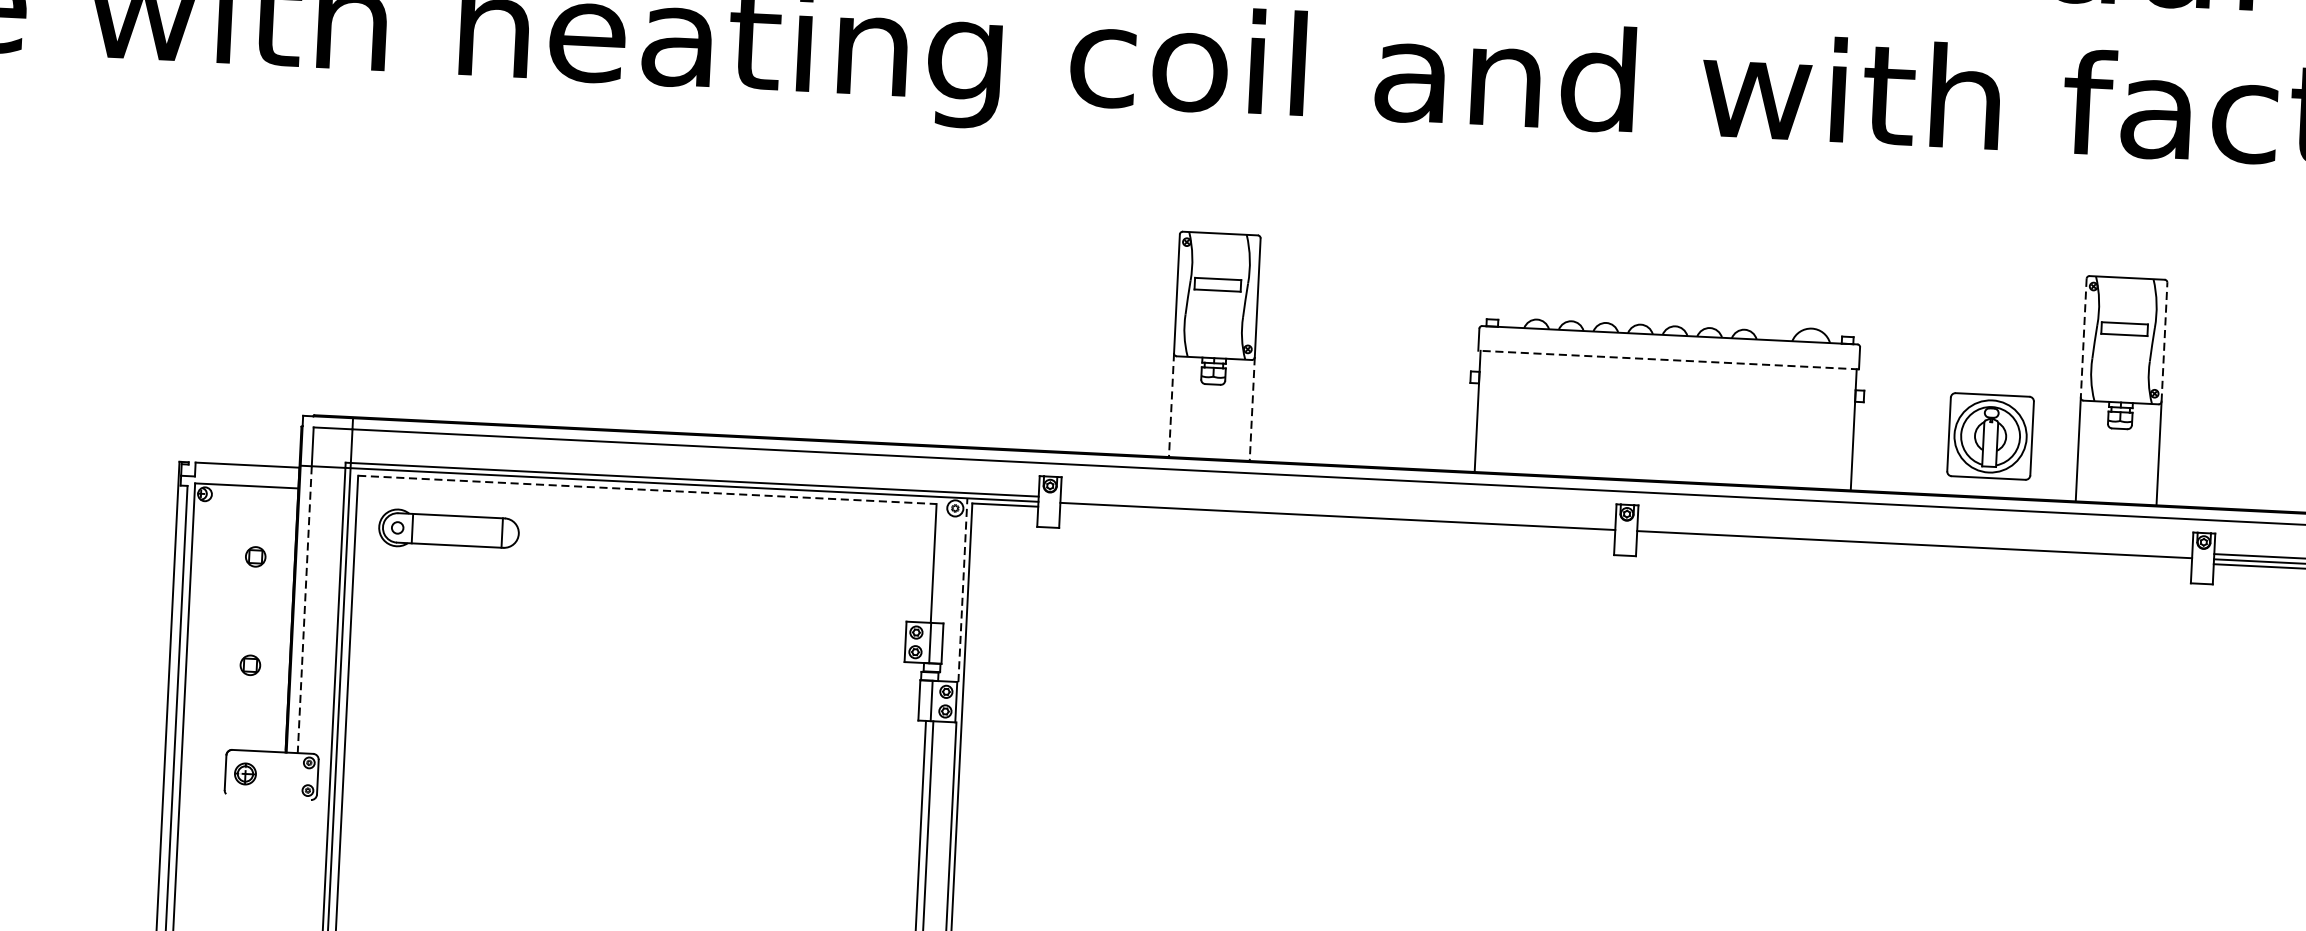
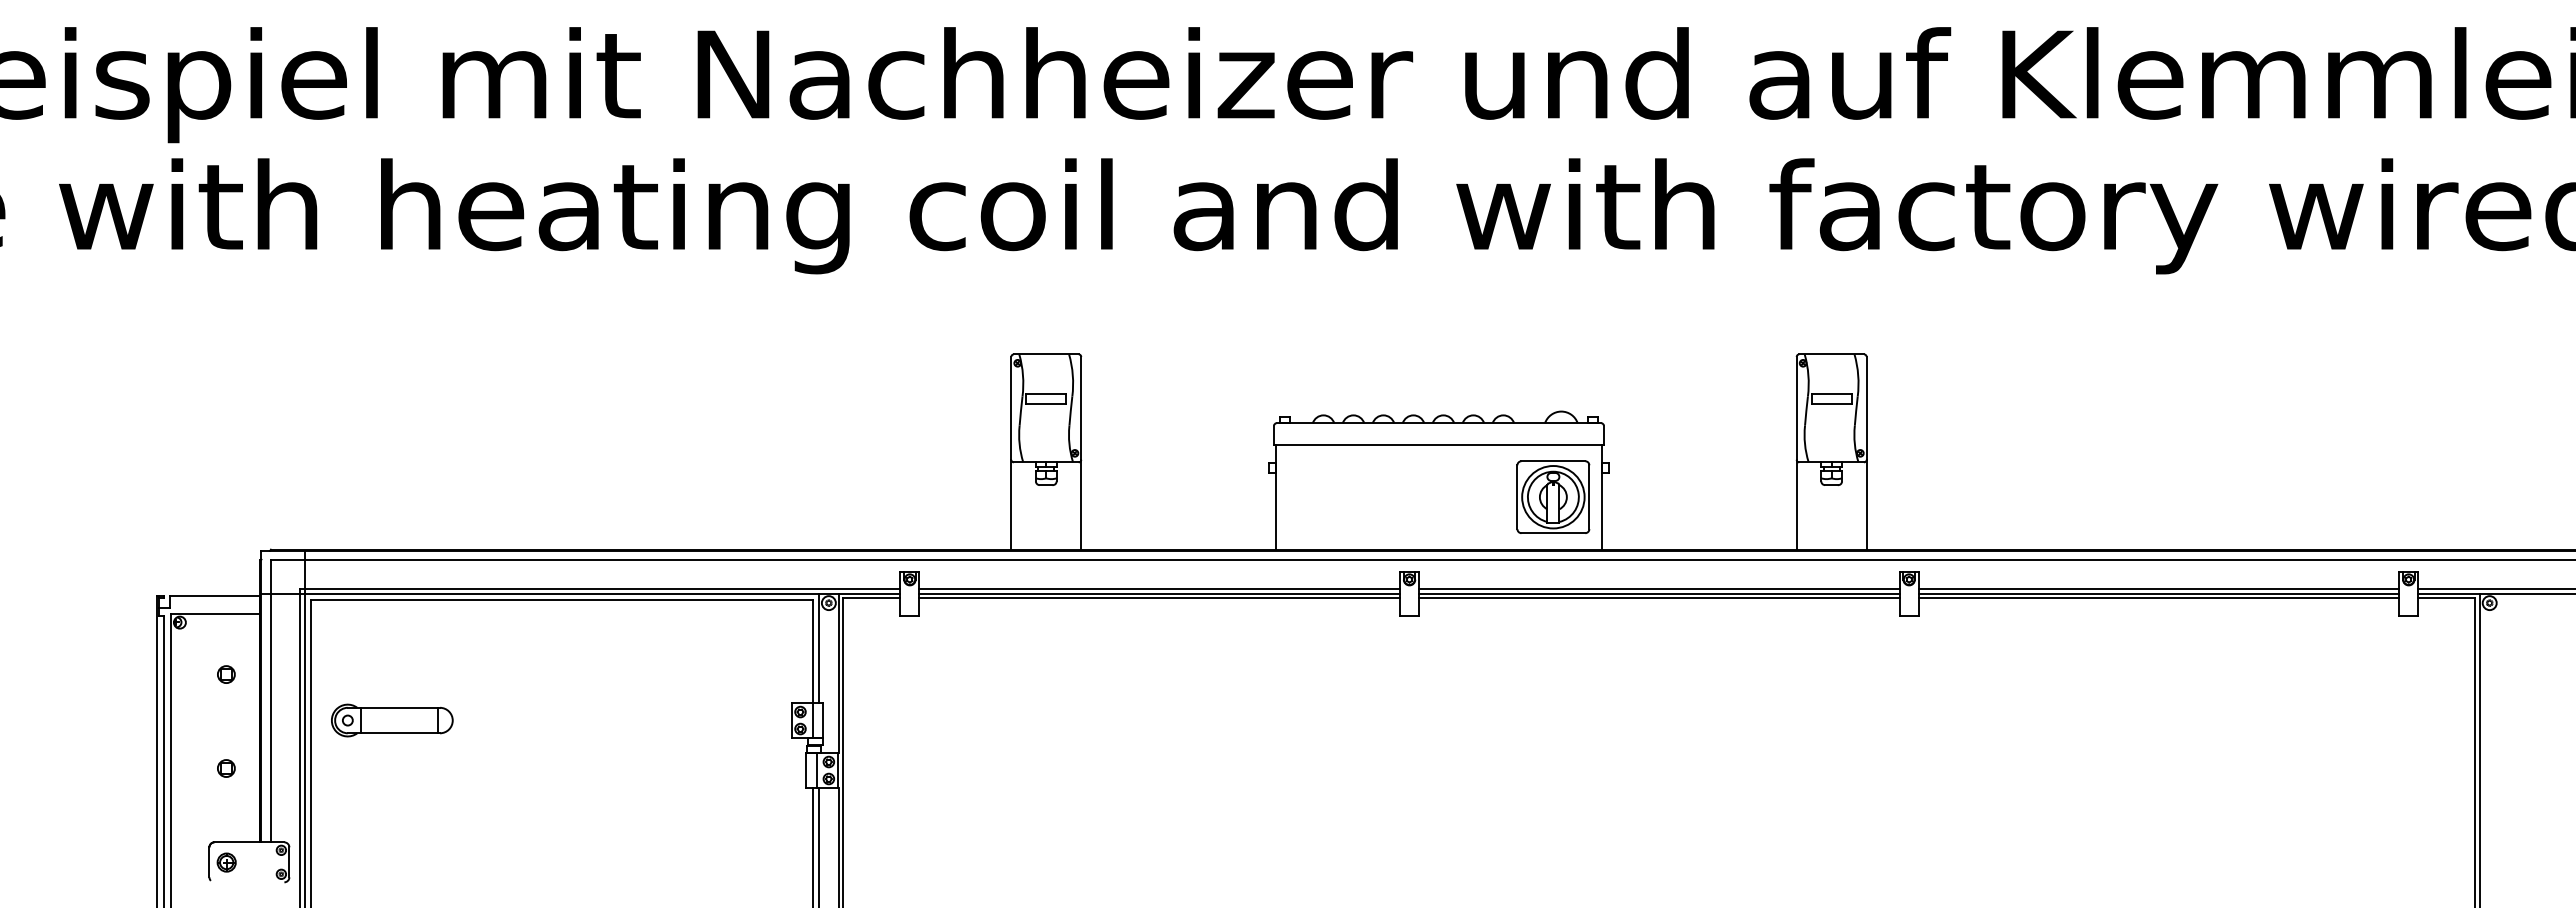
line: (2083, 338) -> (1796, 408), dashed -> solid
line: (2164, 341) -> (1866, 407), dashed -> solid
line: (1668, 359) -> (1438, 444), dashed -> solid
line: (1171, 404) -> (1011, 504), dashed -> solid
line: (1252, 408) -> (1081, 504), dashed -> solid
part: (1990, 435) -> (1553, 496), moved
line: (646, 490) -> (561, 600), dashed -> solid
line: (1337, 511) -> (1159, 589), added
line: (1337, 521) -> (1159, 598), added
part: (449, 530) -> (392, 720), moved
line: (1915, 539) -> (1659, 589), added
line: (1914, 549) -> (1659, 598), added
line: (940, 560) -> (818, 648), added
line: (962, 590) -> (838, 673), dashed -> solid
line: (305, 610) -> (271, 718), dashed -> solid

